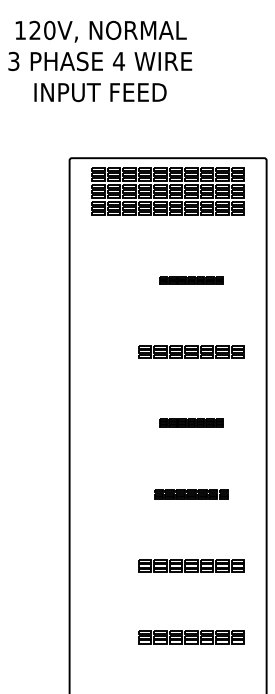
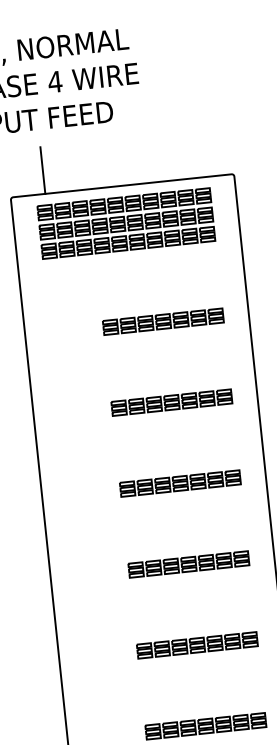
line: (100, 137) -> (43, 170), added
part: (191, 280) -> (163, 321), size x1.67
part: (191, 422) -> (180, 482), size x1.67
part: (191, 494) -> (189, 564), size x1.43

